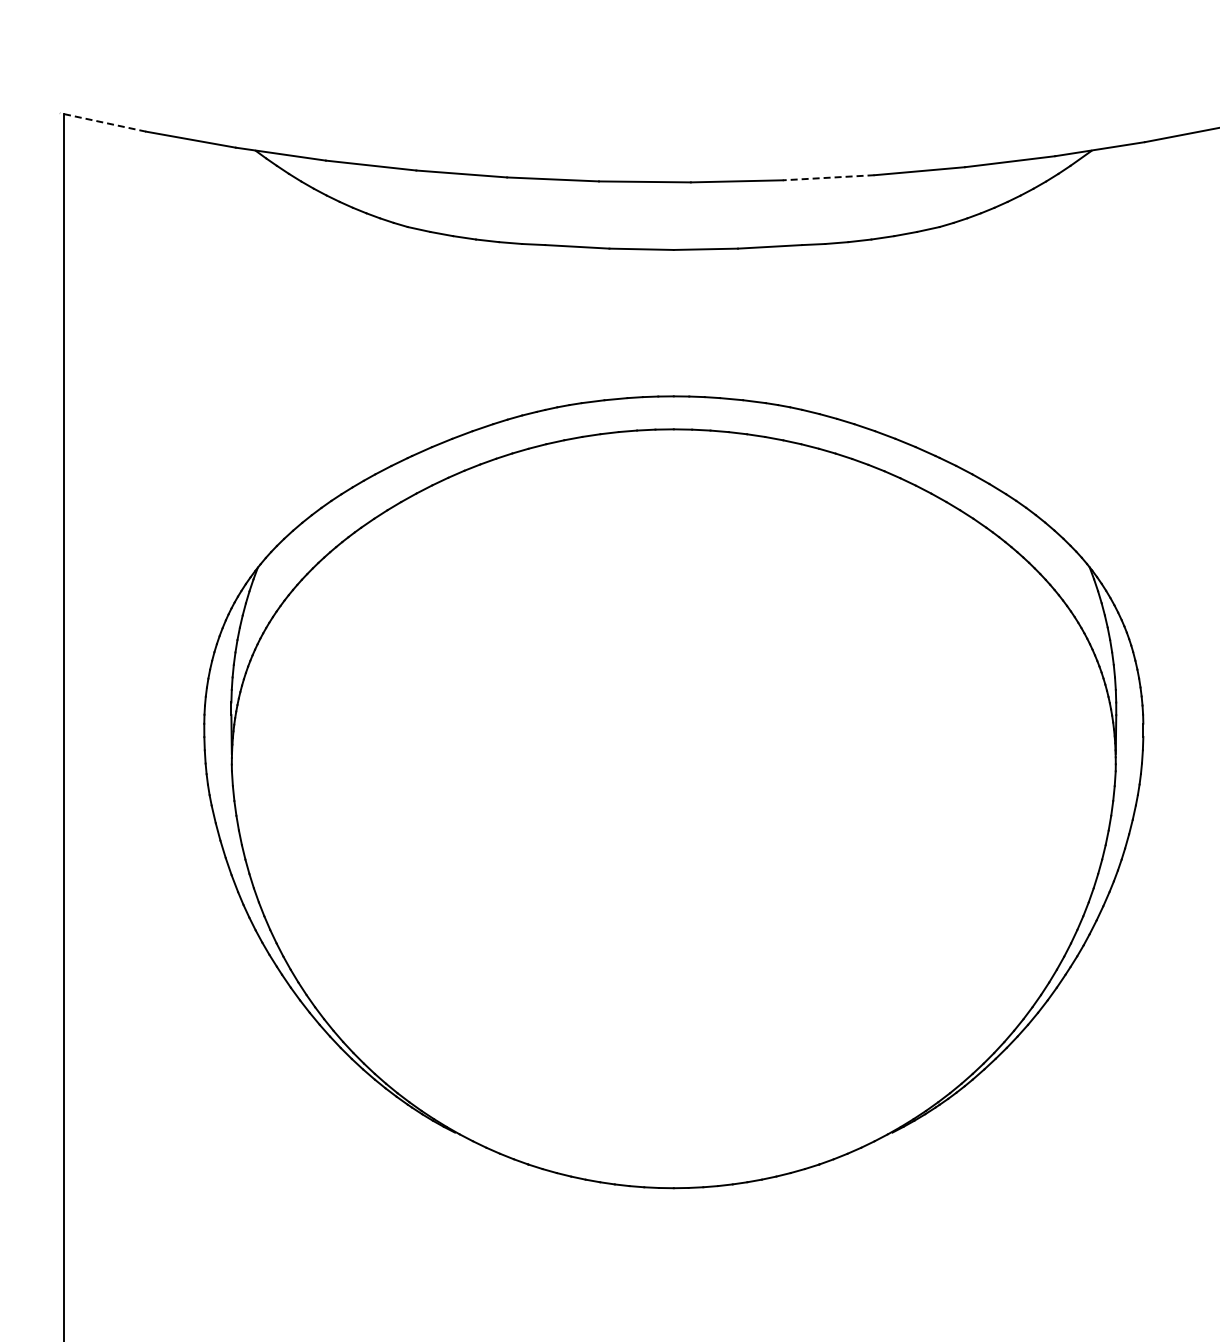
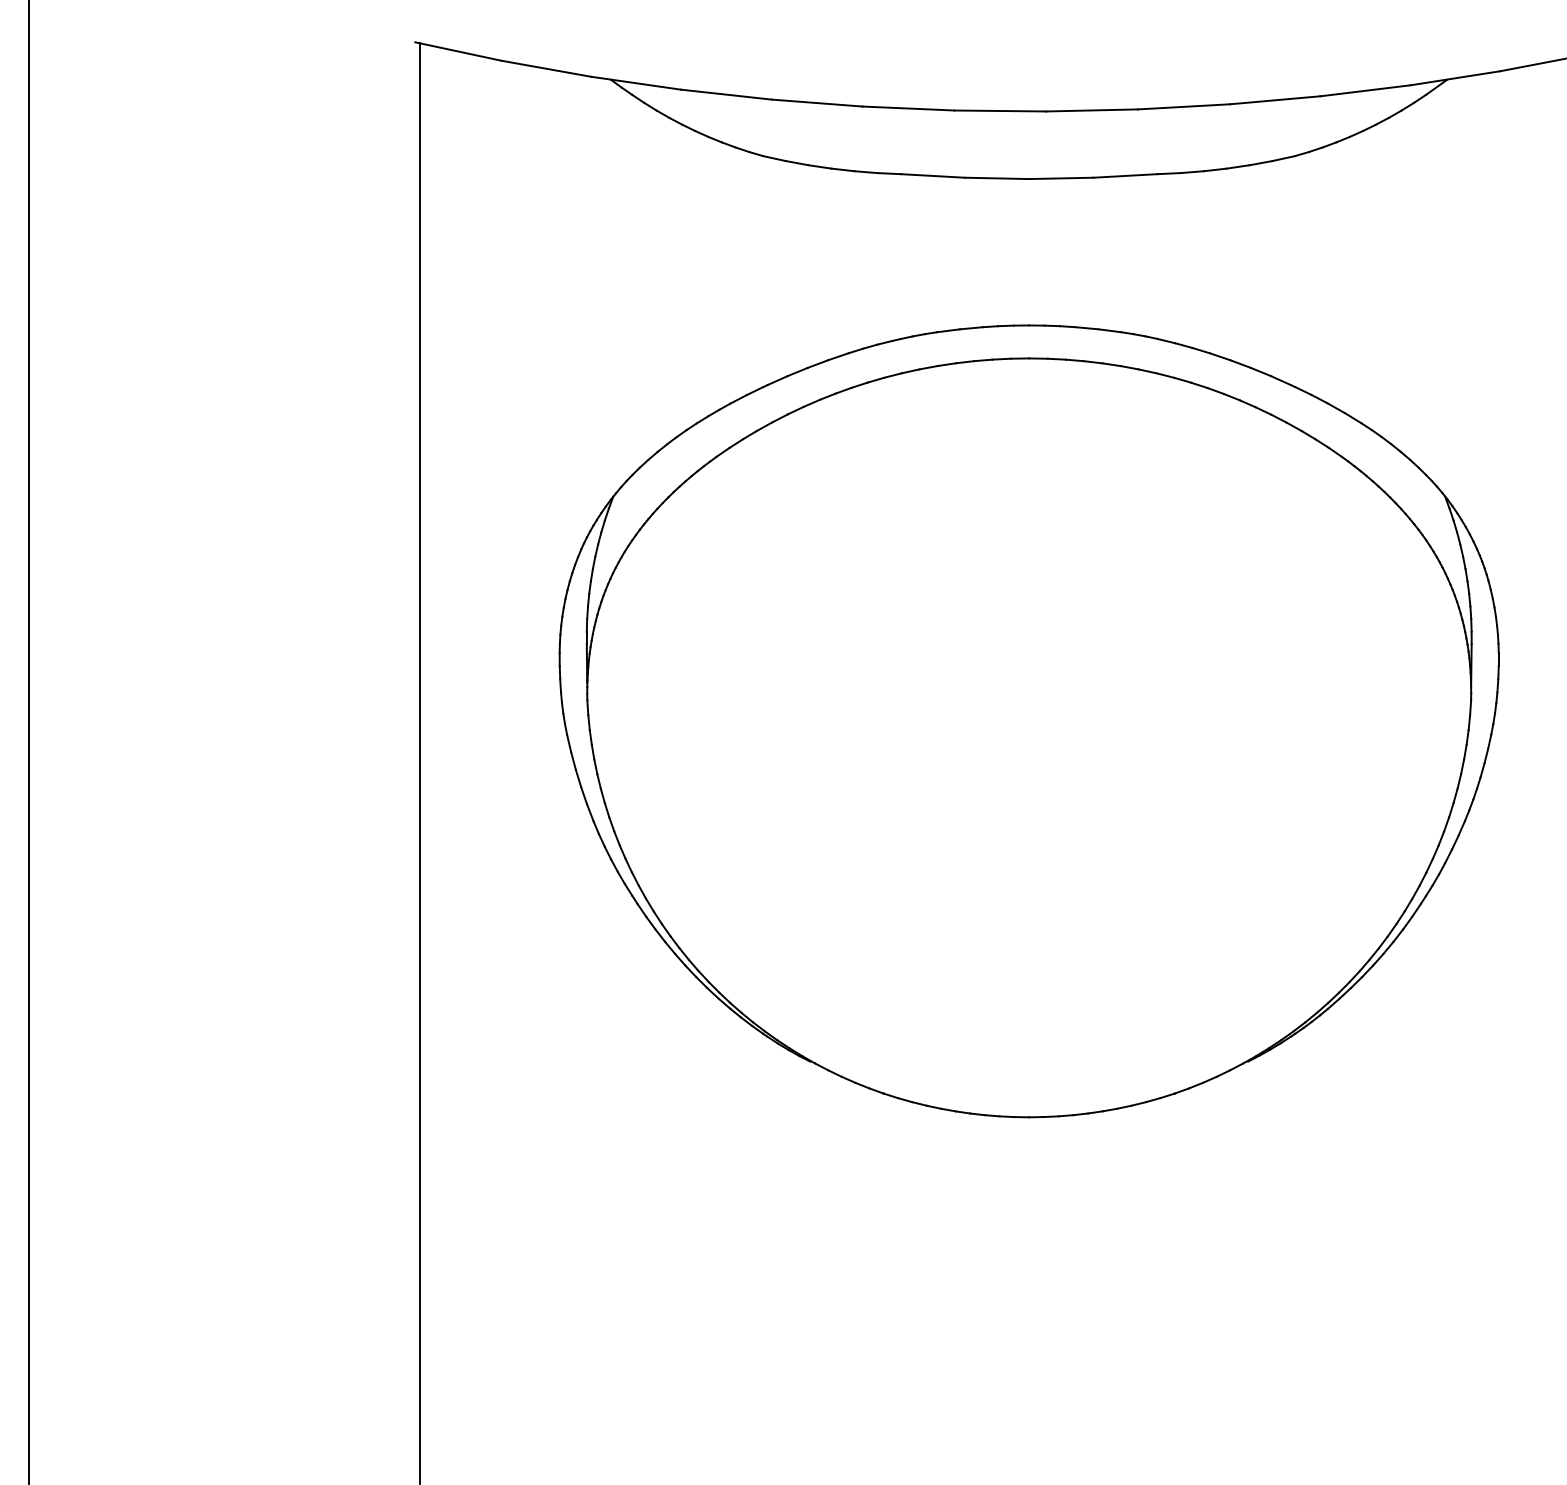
line: (102, 122) -> (457, 51), dashed -> solid
line: (829, 177) -> (1184, 106), dashed -> solid

